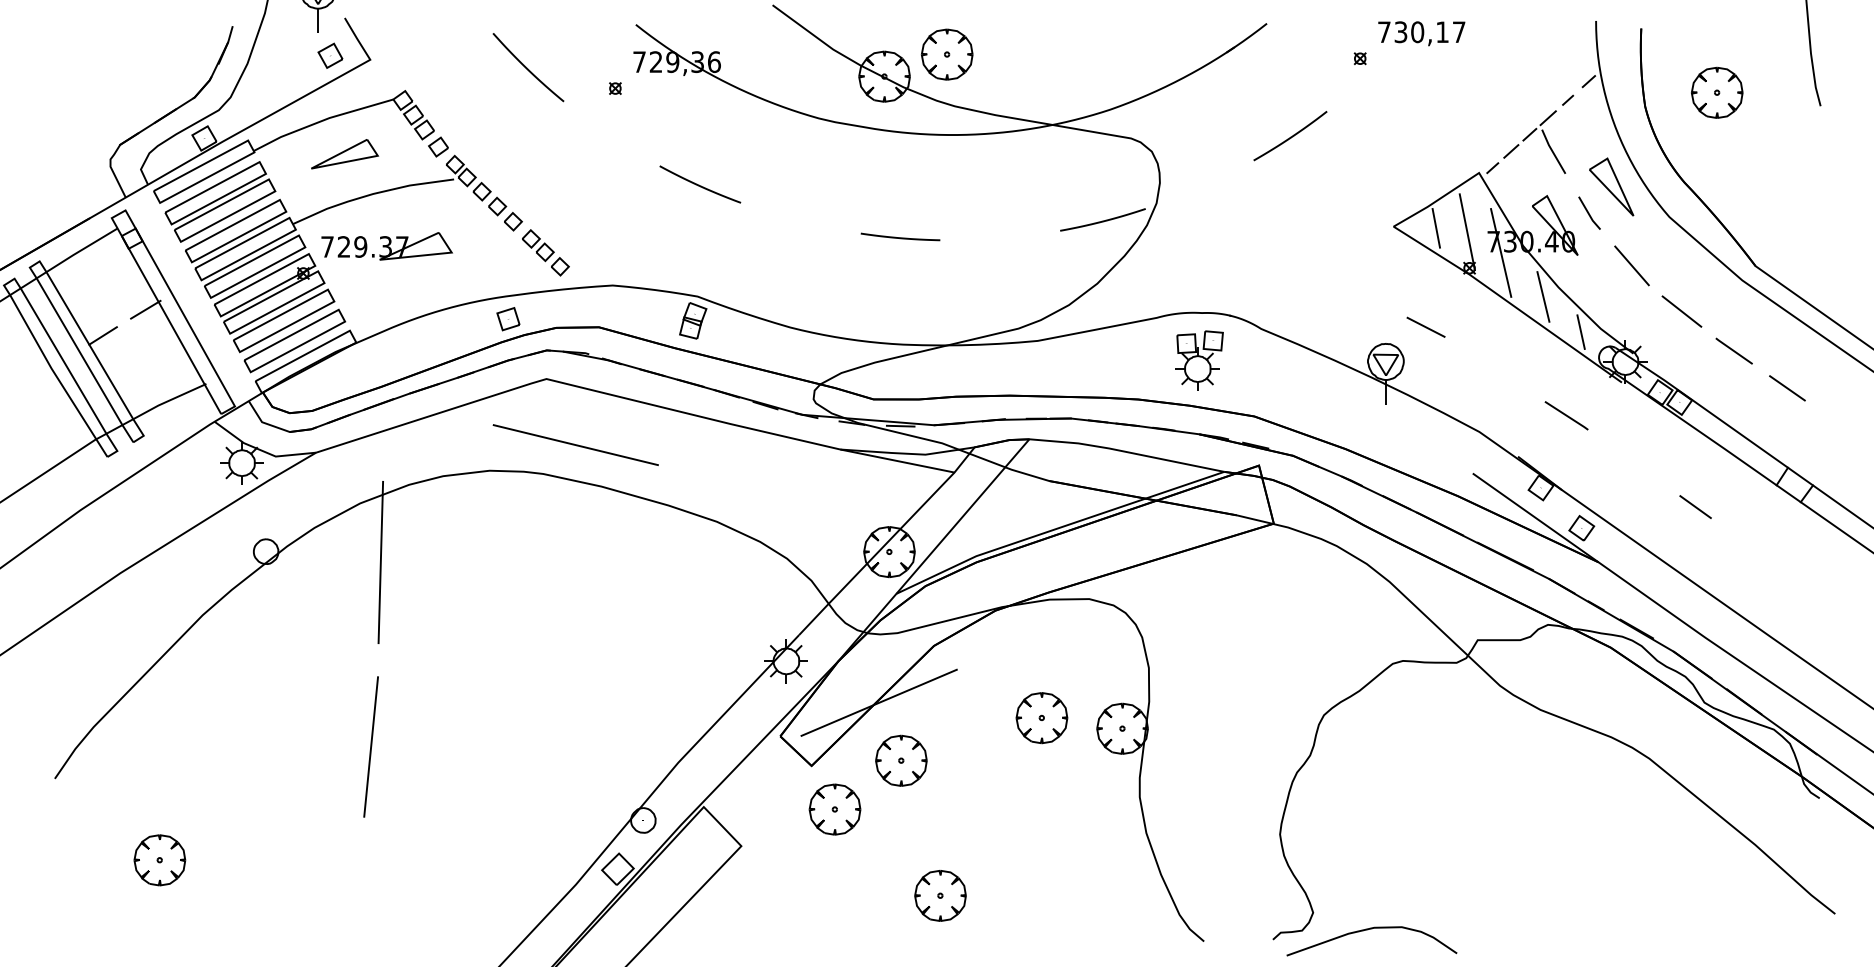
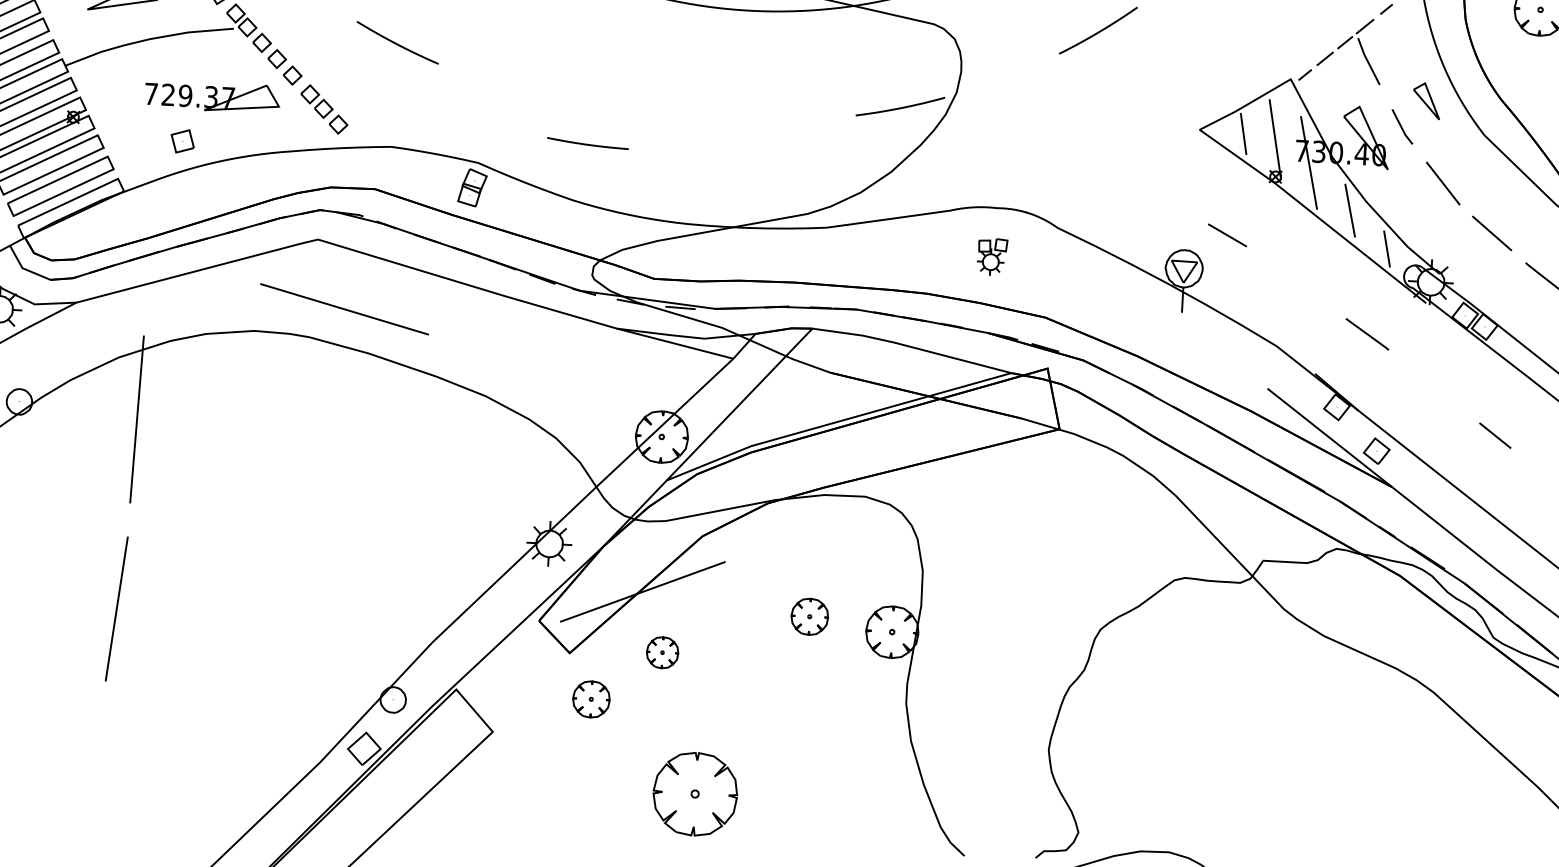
curve: (699, 184) -> (396, 42), moved
part: (1611, 186) -> (1426, 100), size x0.6
curve: (900, 237) -> (587, 144), moved
part: (386, 246) -> (212, 96), moved
part: (508, 319) -> (182, 141), moved
part: (1199, 360) -> (992, 256), size x0.6
part: (1041, 718) -> (809, 617), size x0.7
part: (901, 760) -> (662, 652), size x0.6
part: (834, 809) -> (590, 699), size x0.7
part: (940, 895) -> (695, 793), size x1.6

